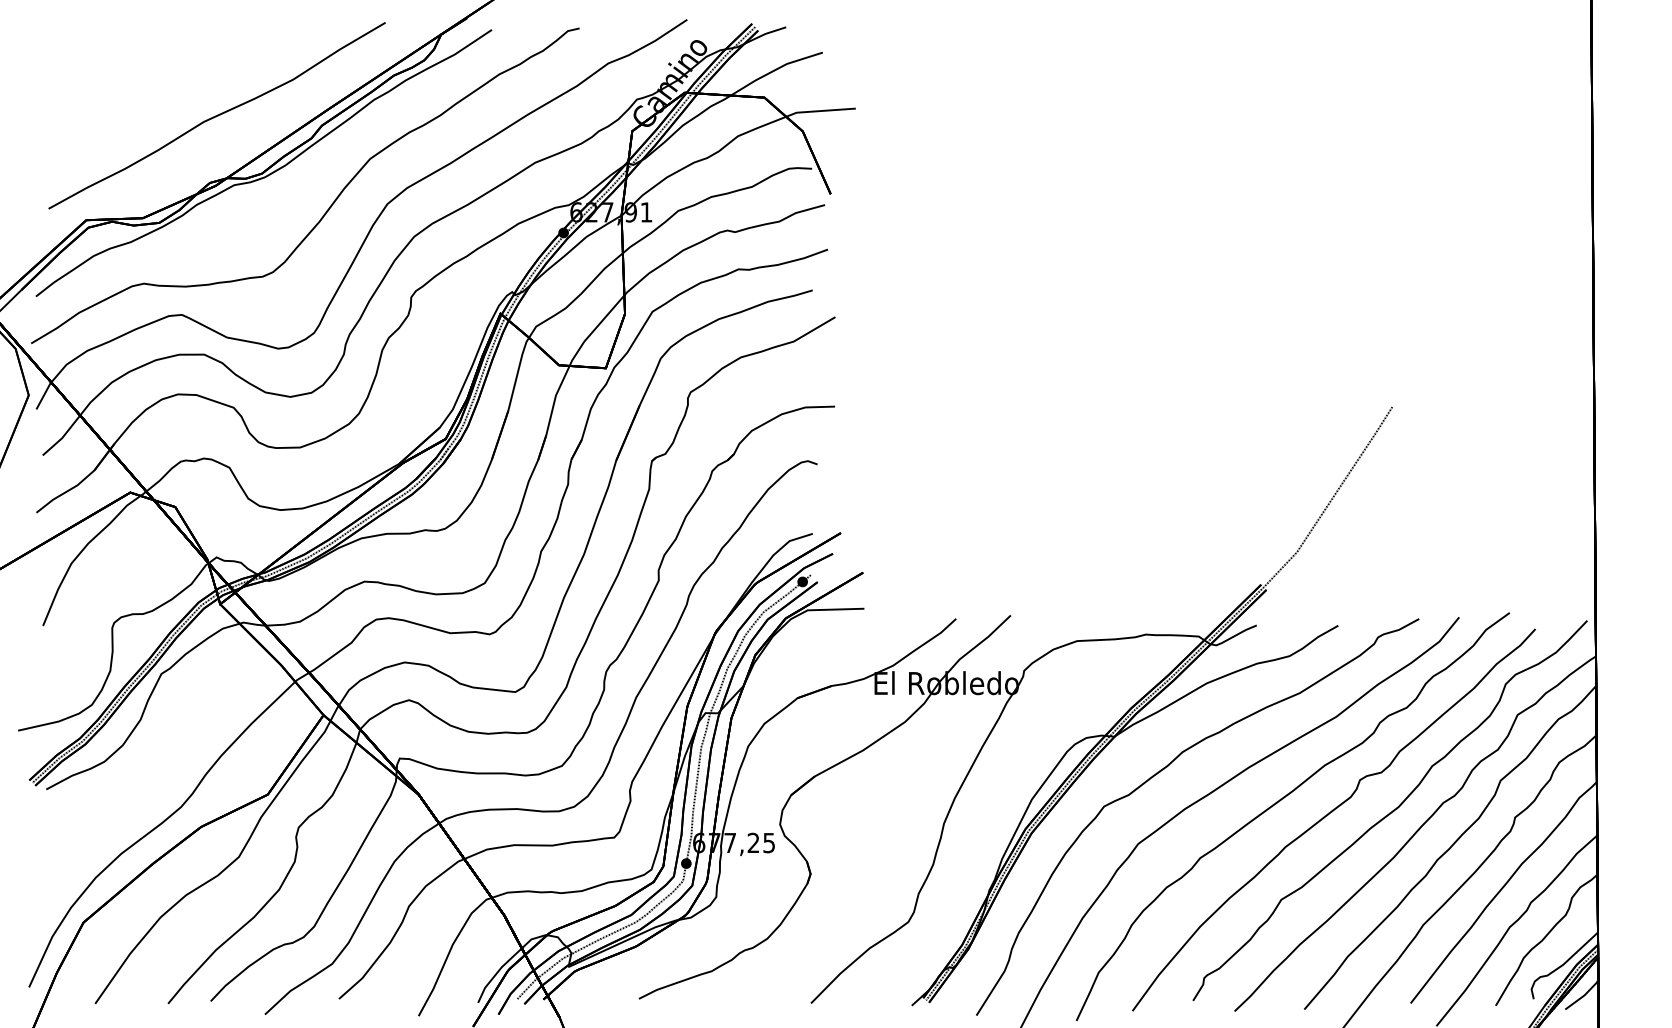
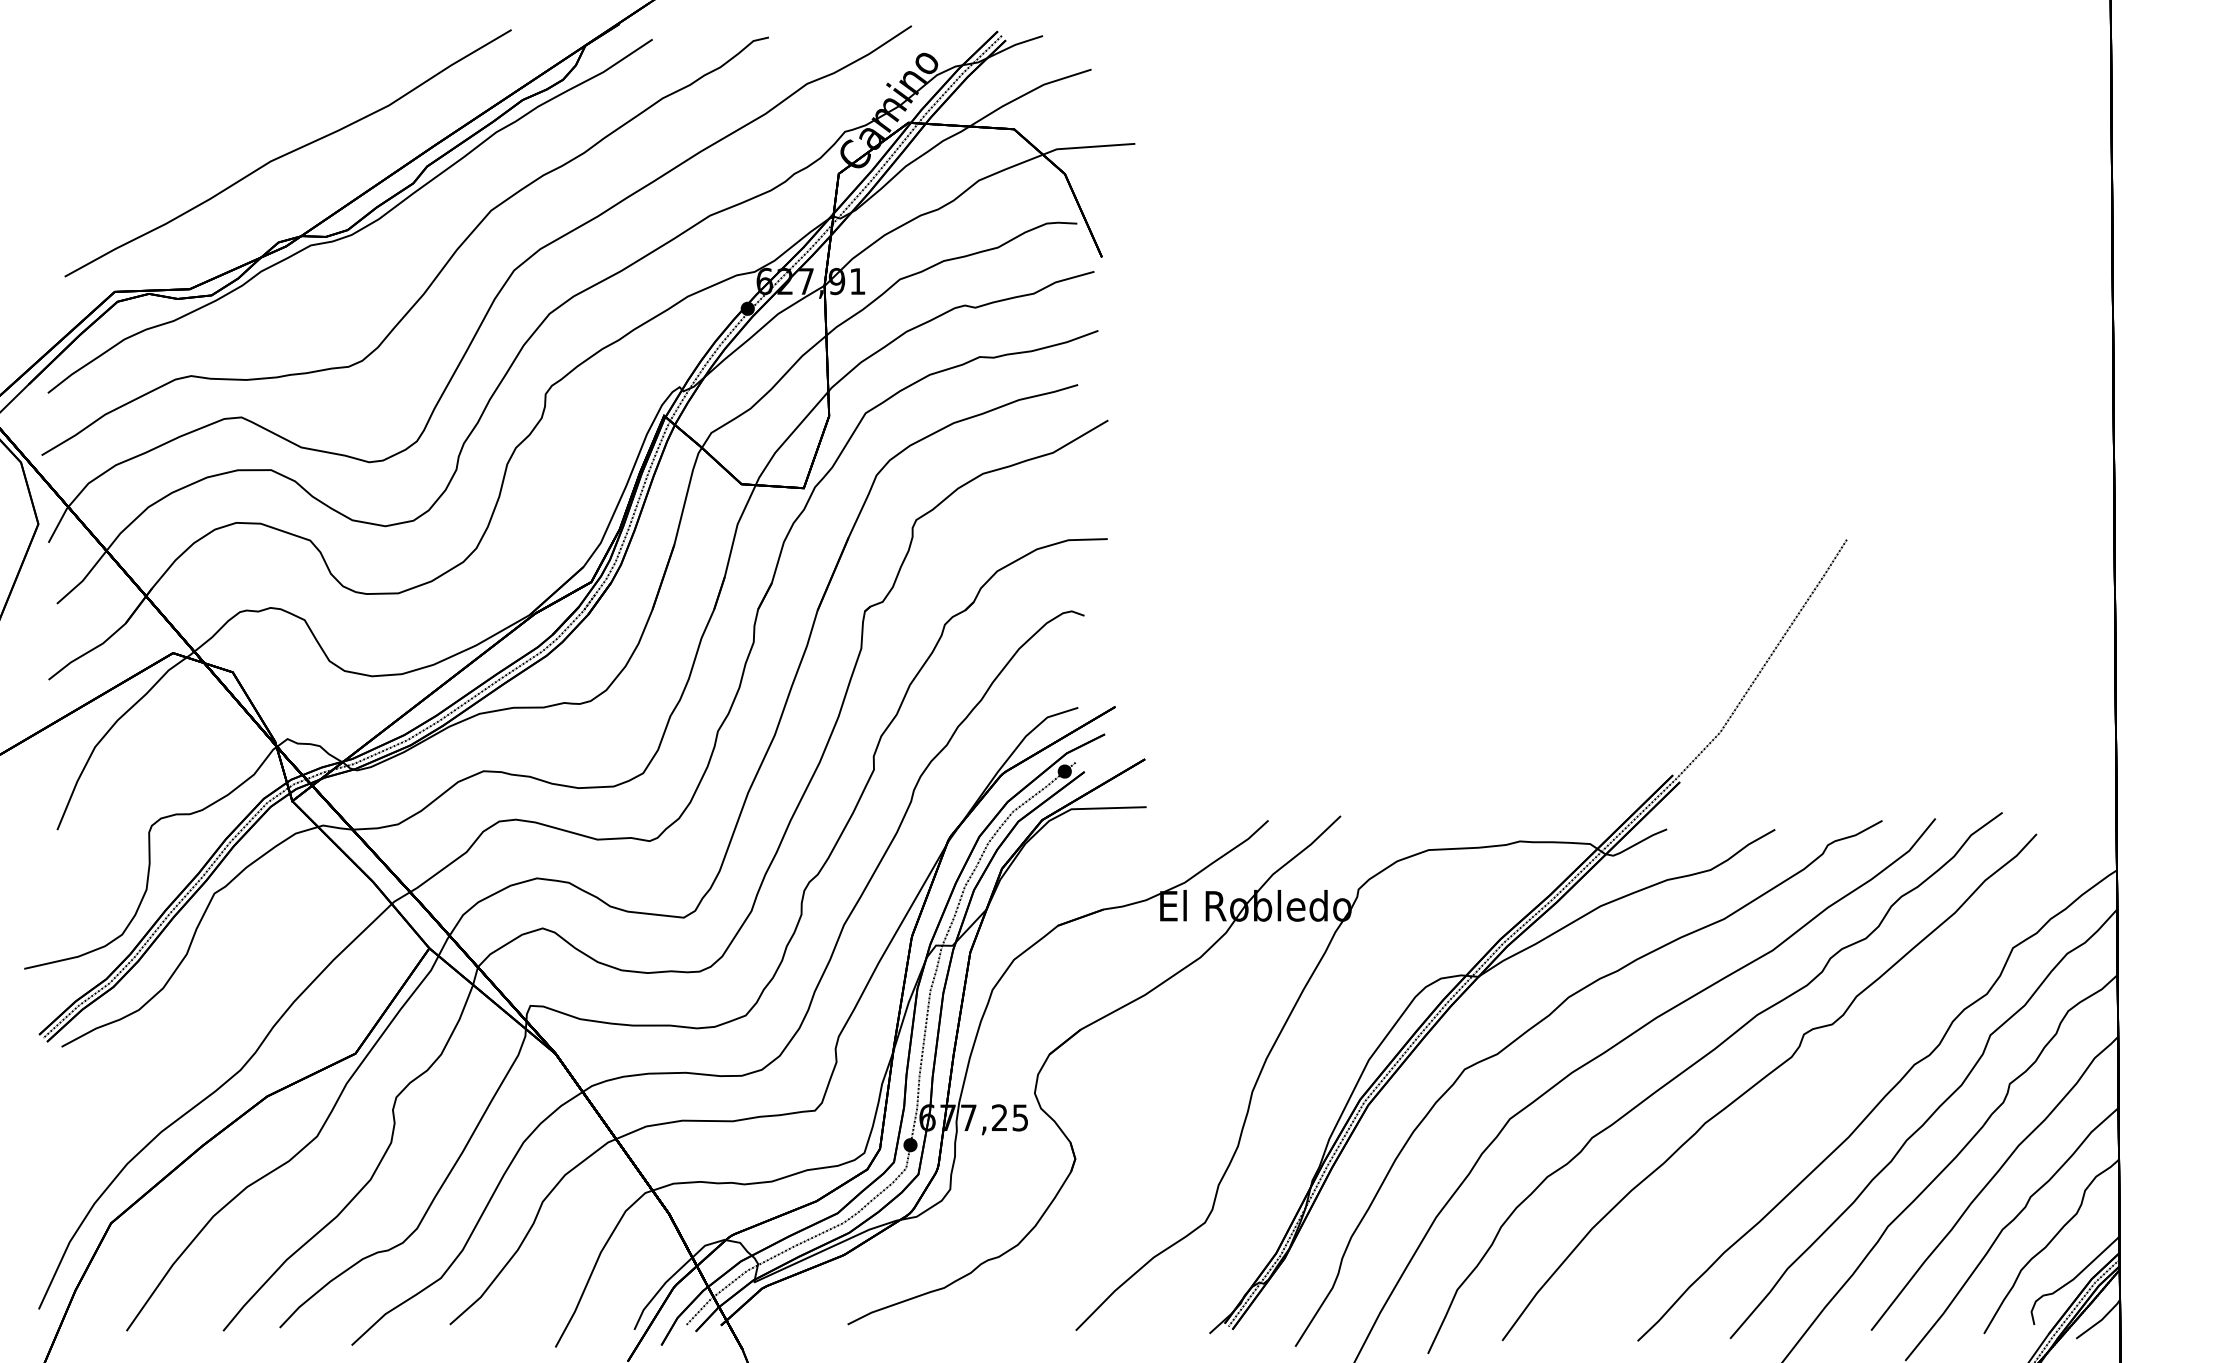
curve: (1391, 811) -> (1845, 1076), removed

